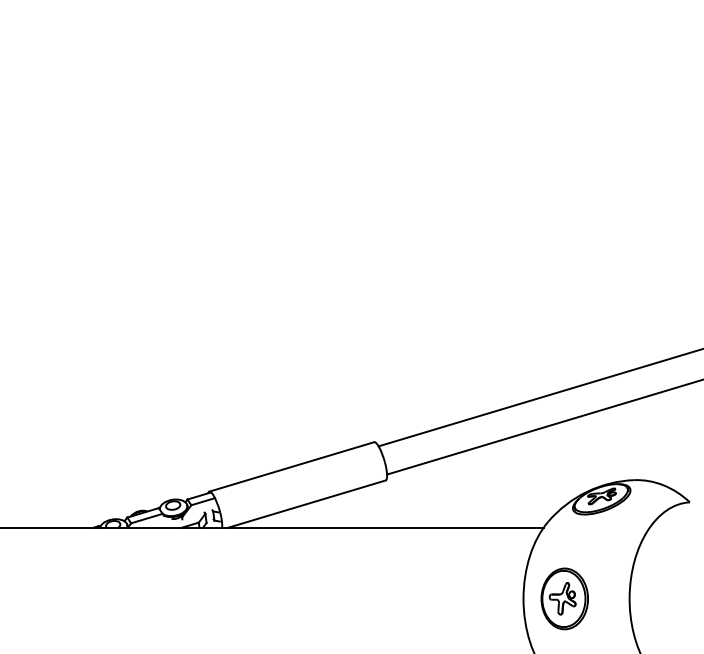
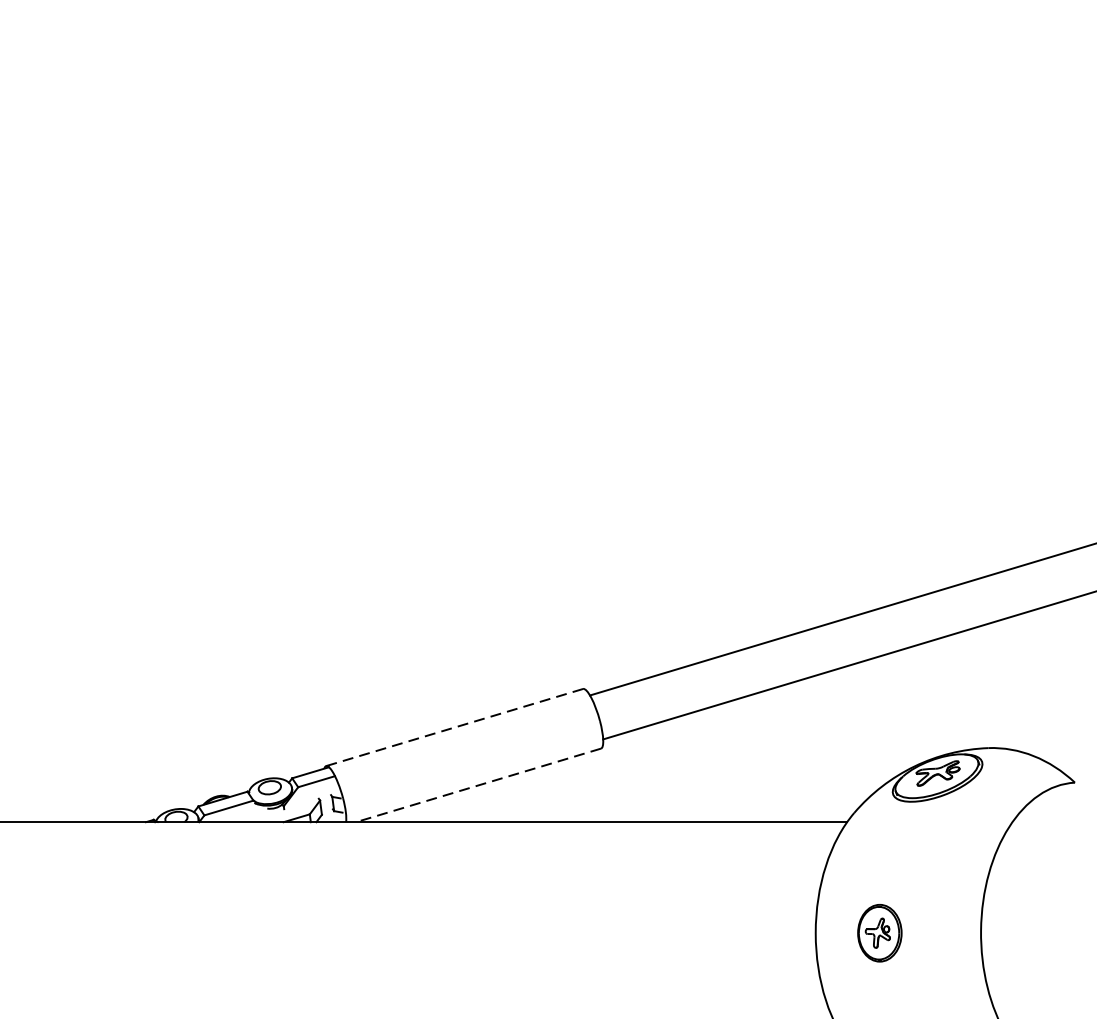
line: (291, 467) -> (454, 728), solid -> dashed
line: (306, 504) -> (477, 786), solid -> dashed
part: (564, 598) -> (879, 932), size x0.6

